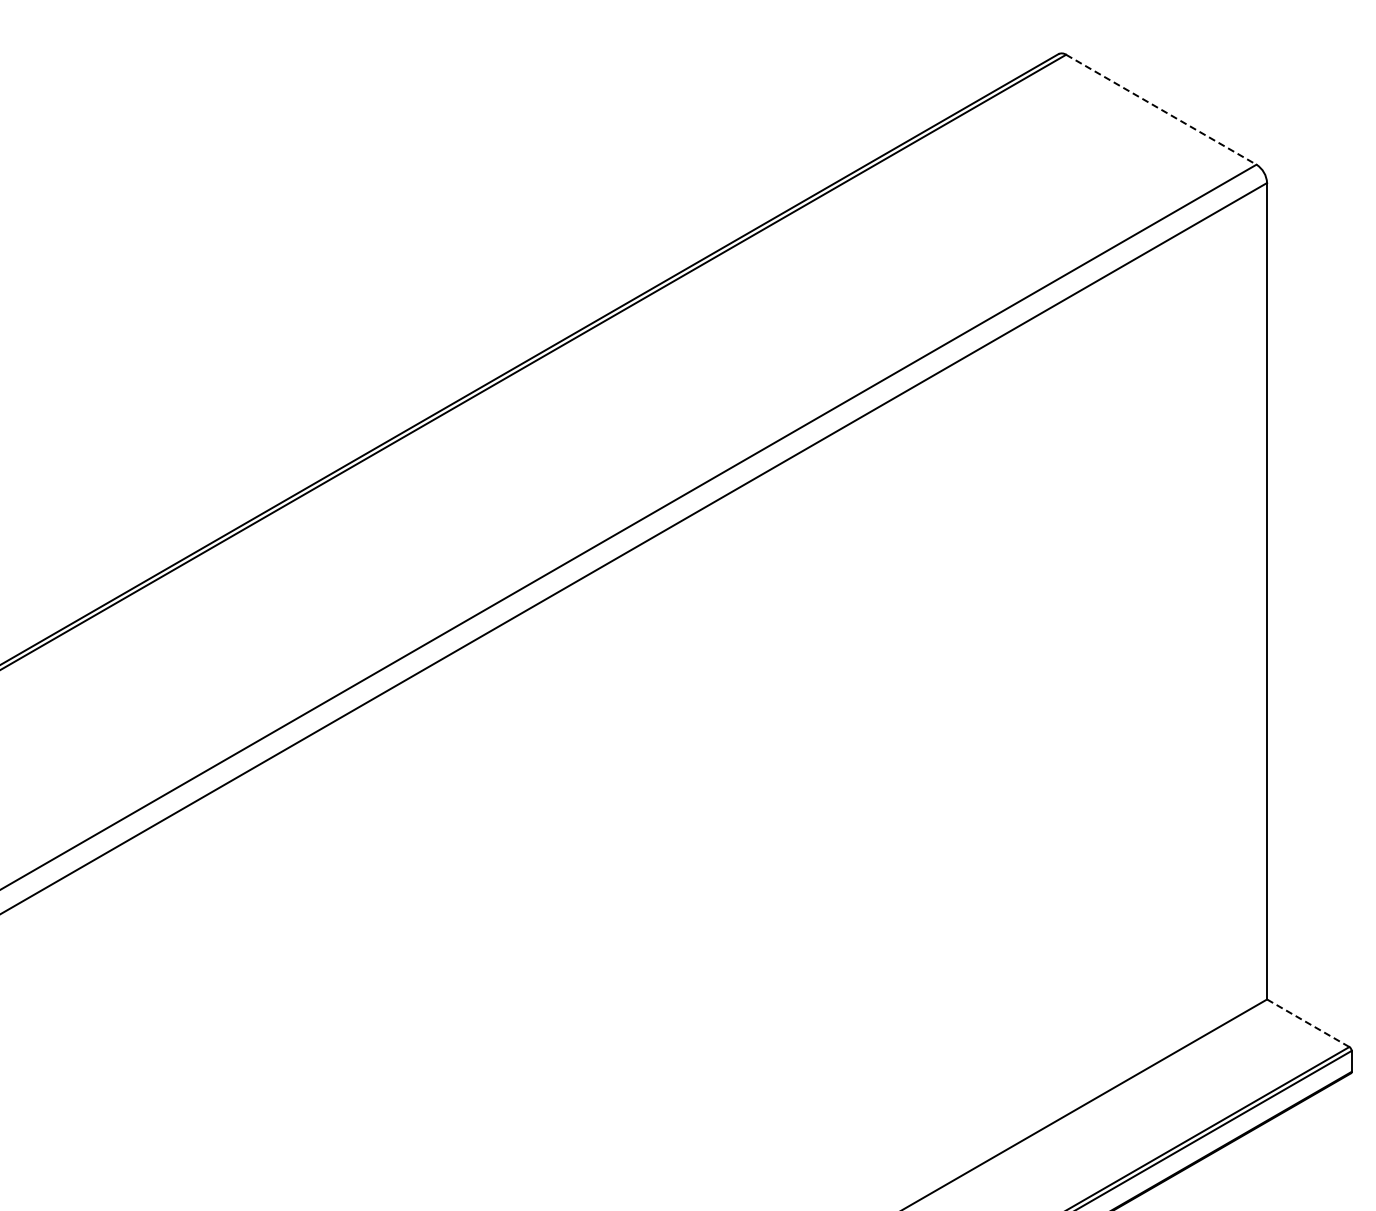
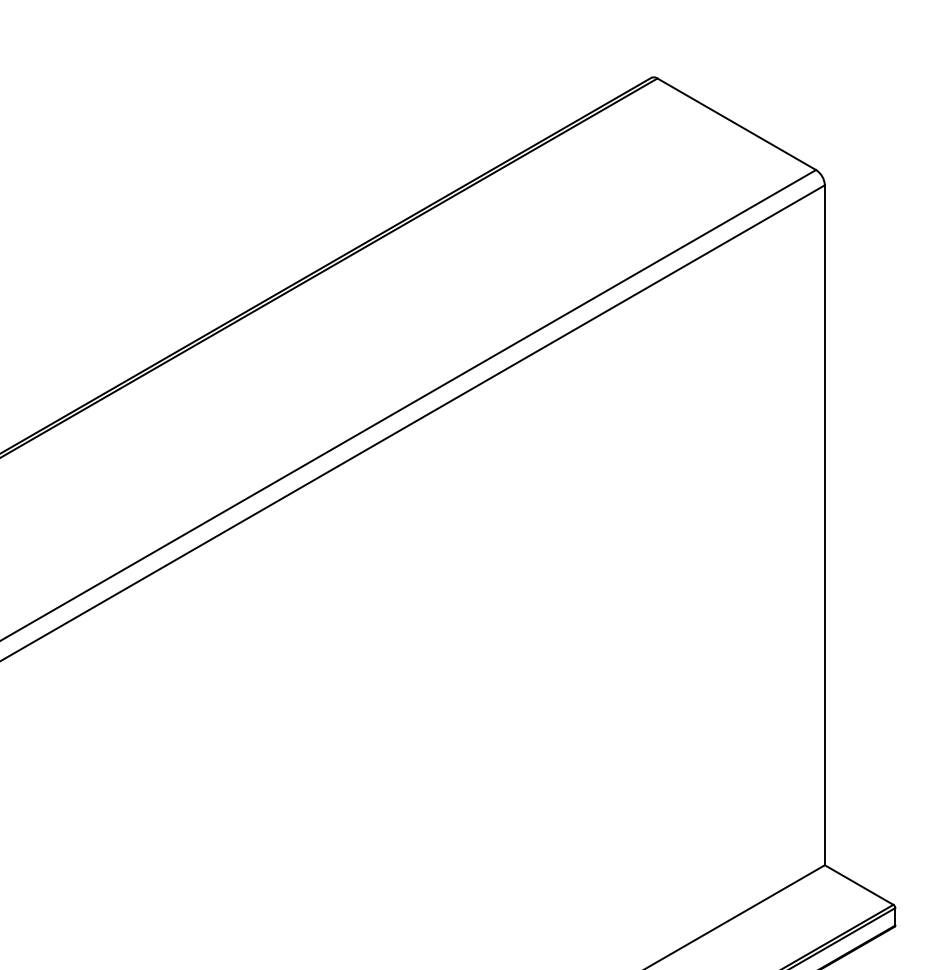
line: (1161, 109) -> (736, 124), dashed -> solid
line: (1308, 1023) -> (859, 885), dashed -> solid

